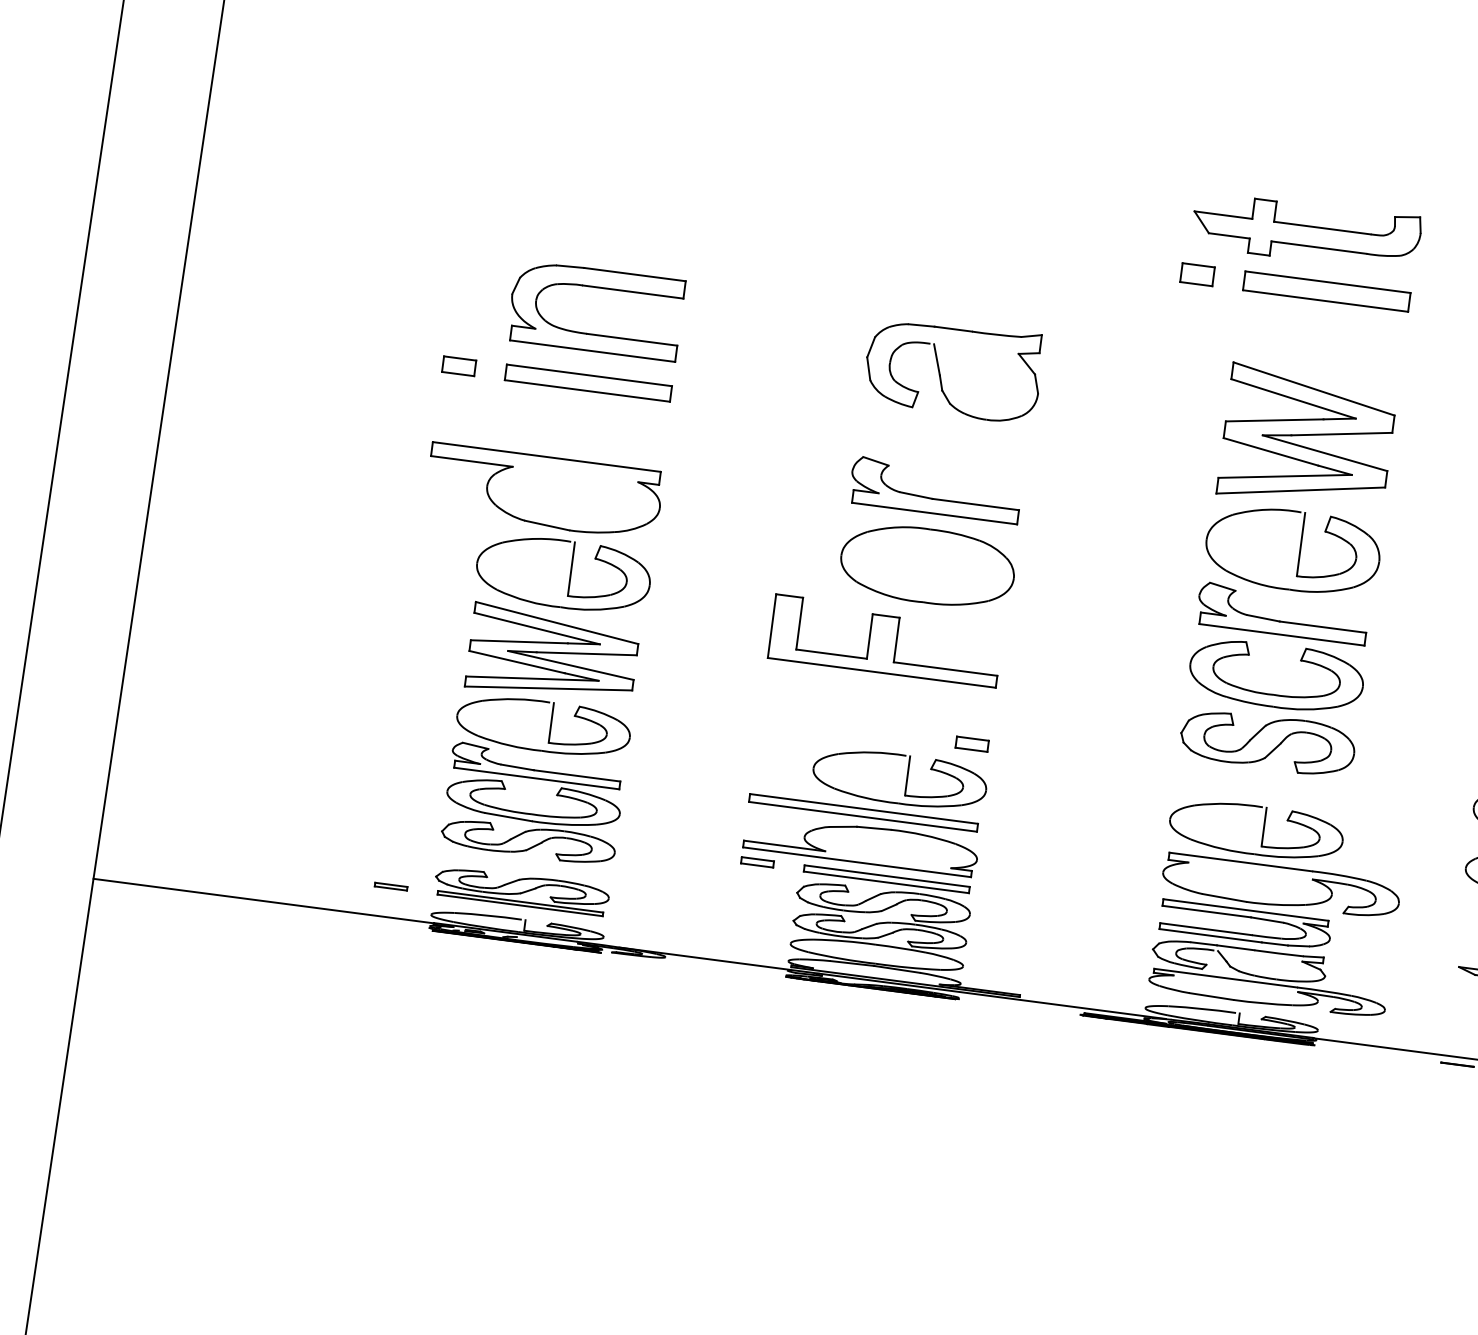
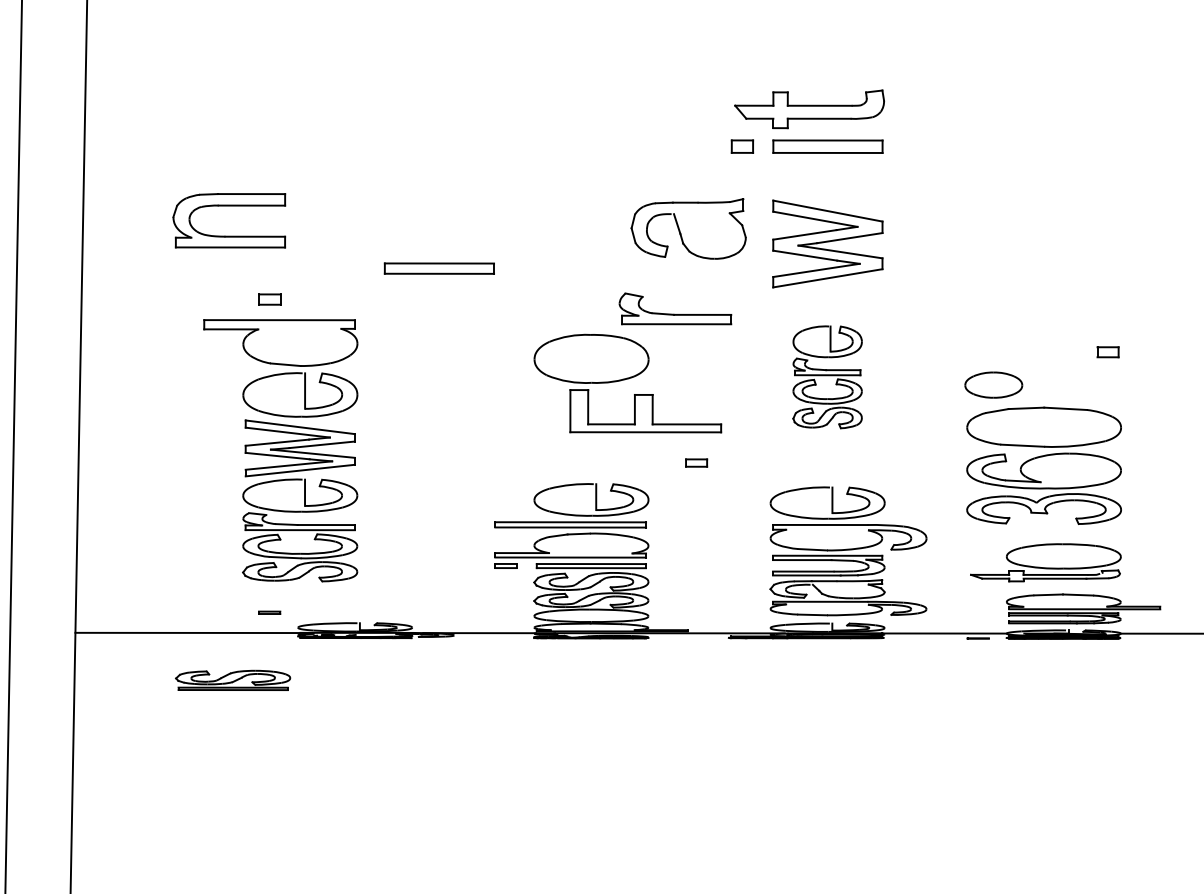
part: (599, 289) -> (229, 206), moved
part: (458, 366) -> (269, 299), moved
part: (940, 370) -> (680, 230), moved
part: (587, 382) -> (438, 268), moved
part: (935, 489) -> (675, 308), moved
part: (1280, 640) -> (827, 377), size x0.6
part: (885, 641) -> (645, 411), moved
part: (522, 654) -> (280, 450), moved
part: (972, 743) -> (696, 462), moved
part: (522, 889) -> (233, 679), moved

